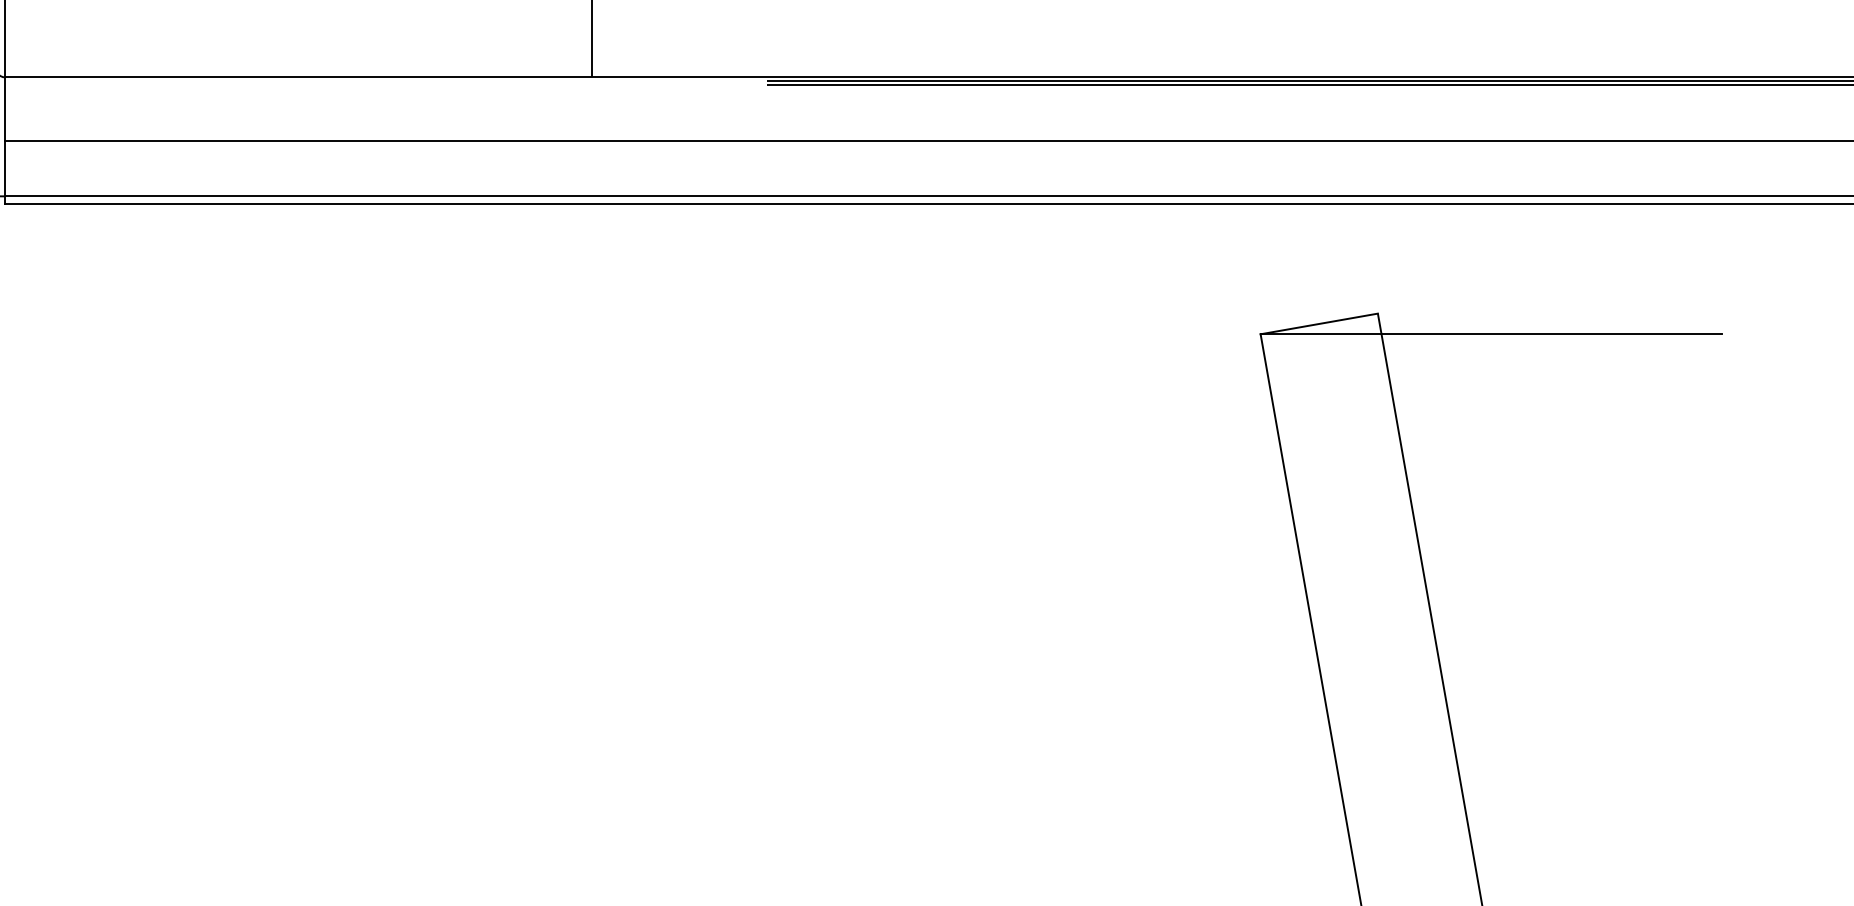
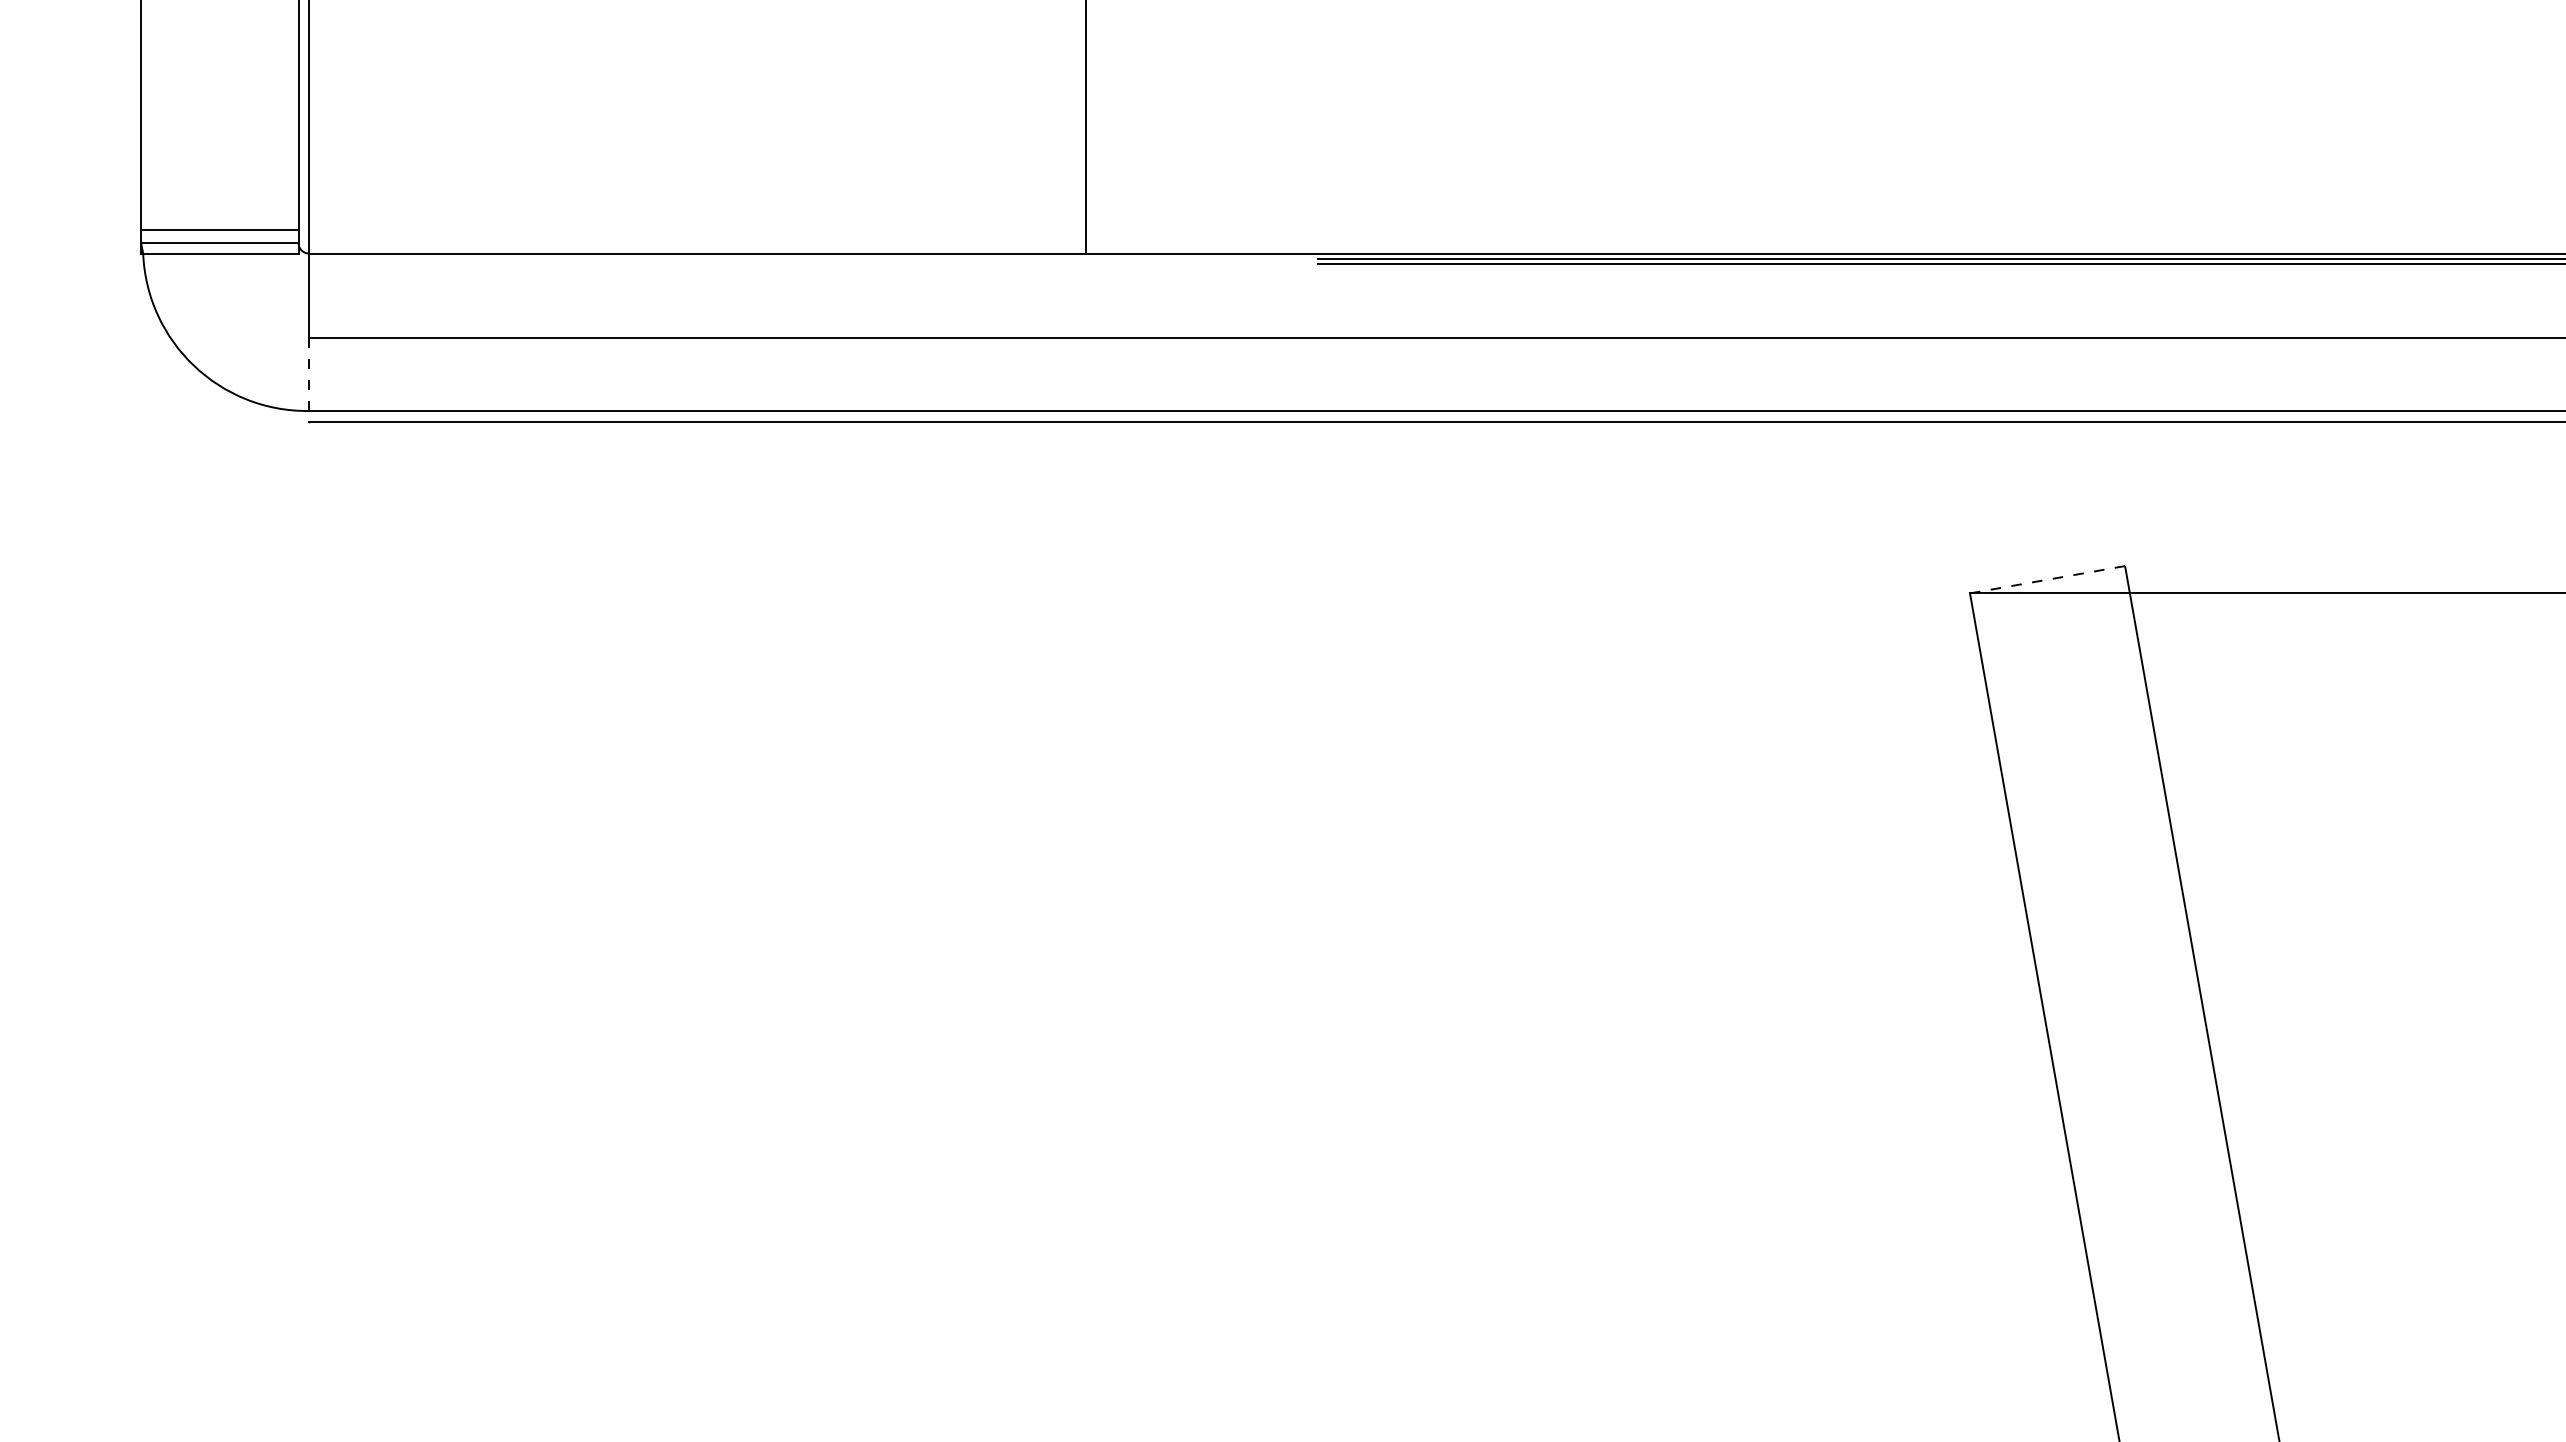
line: (4, 172) -> (309, 379), solid -> dashed
line: (1319, 323) -> (2047, 579), solid -> dashed

